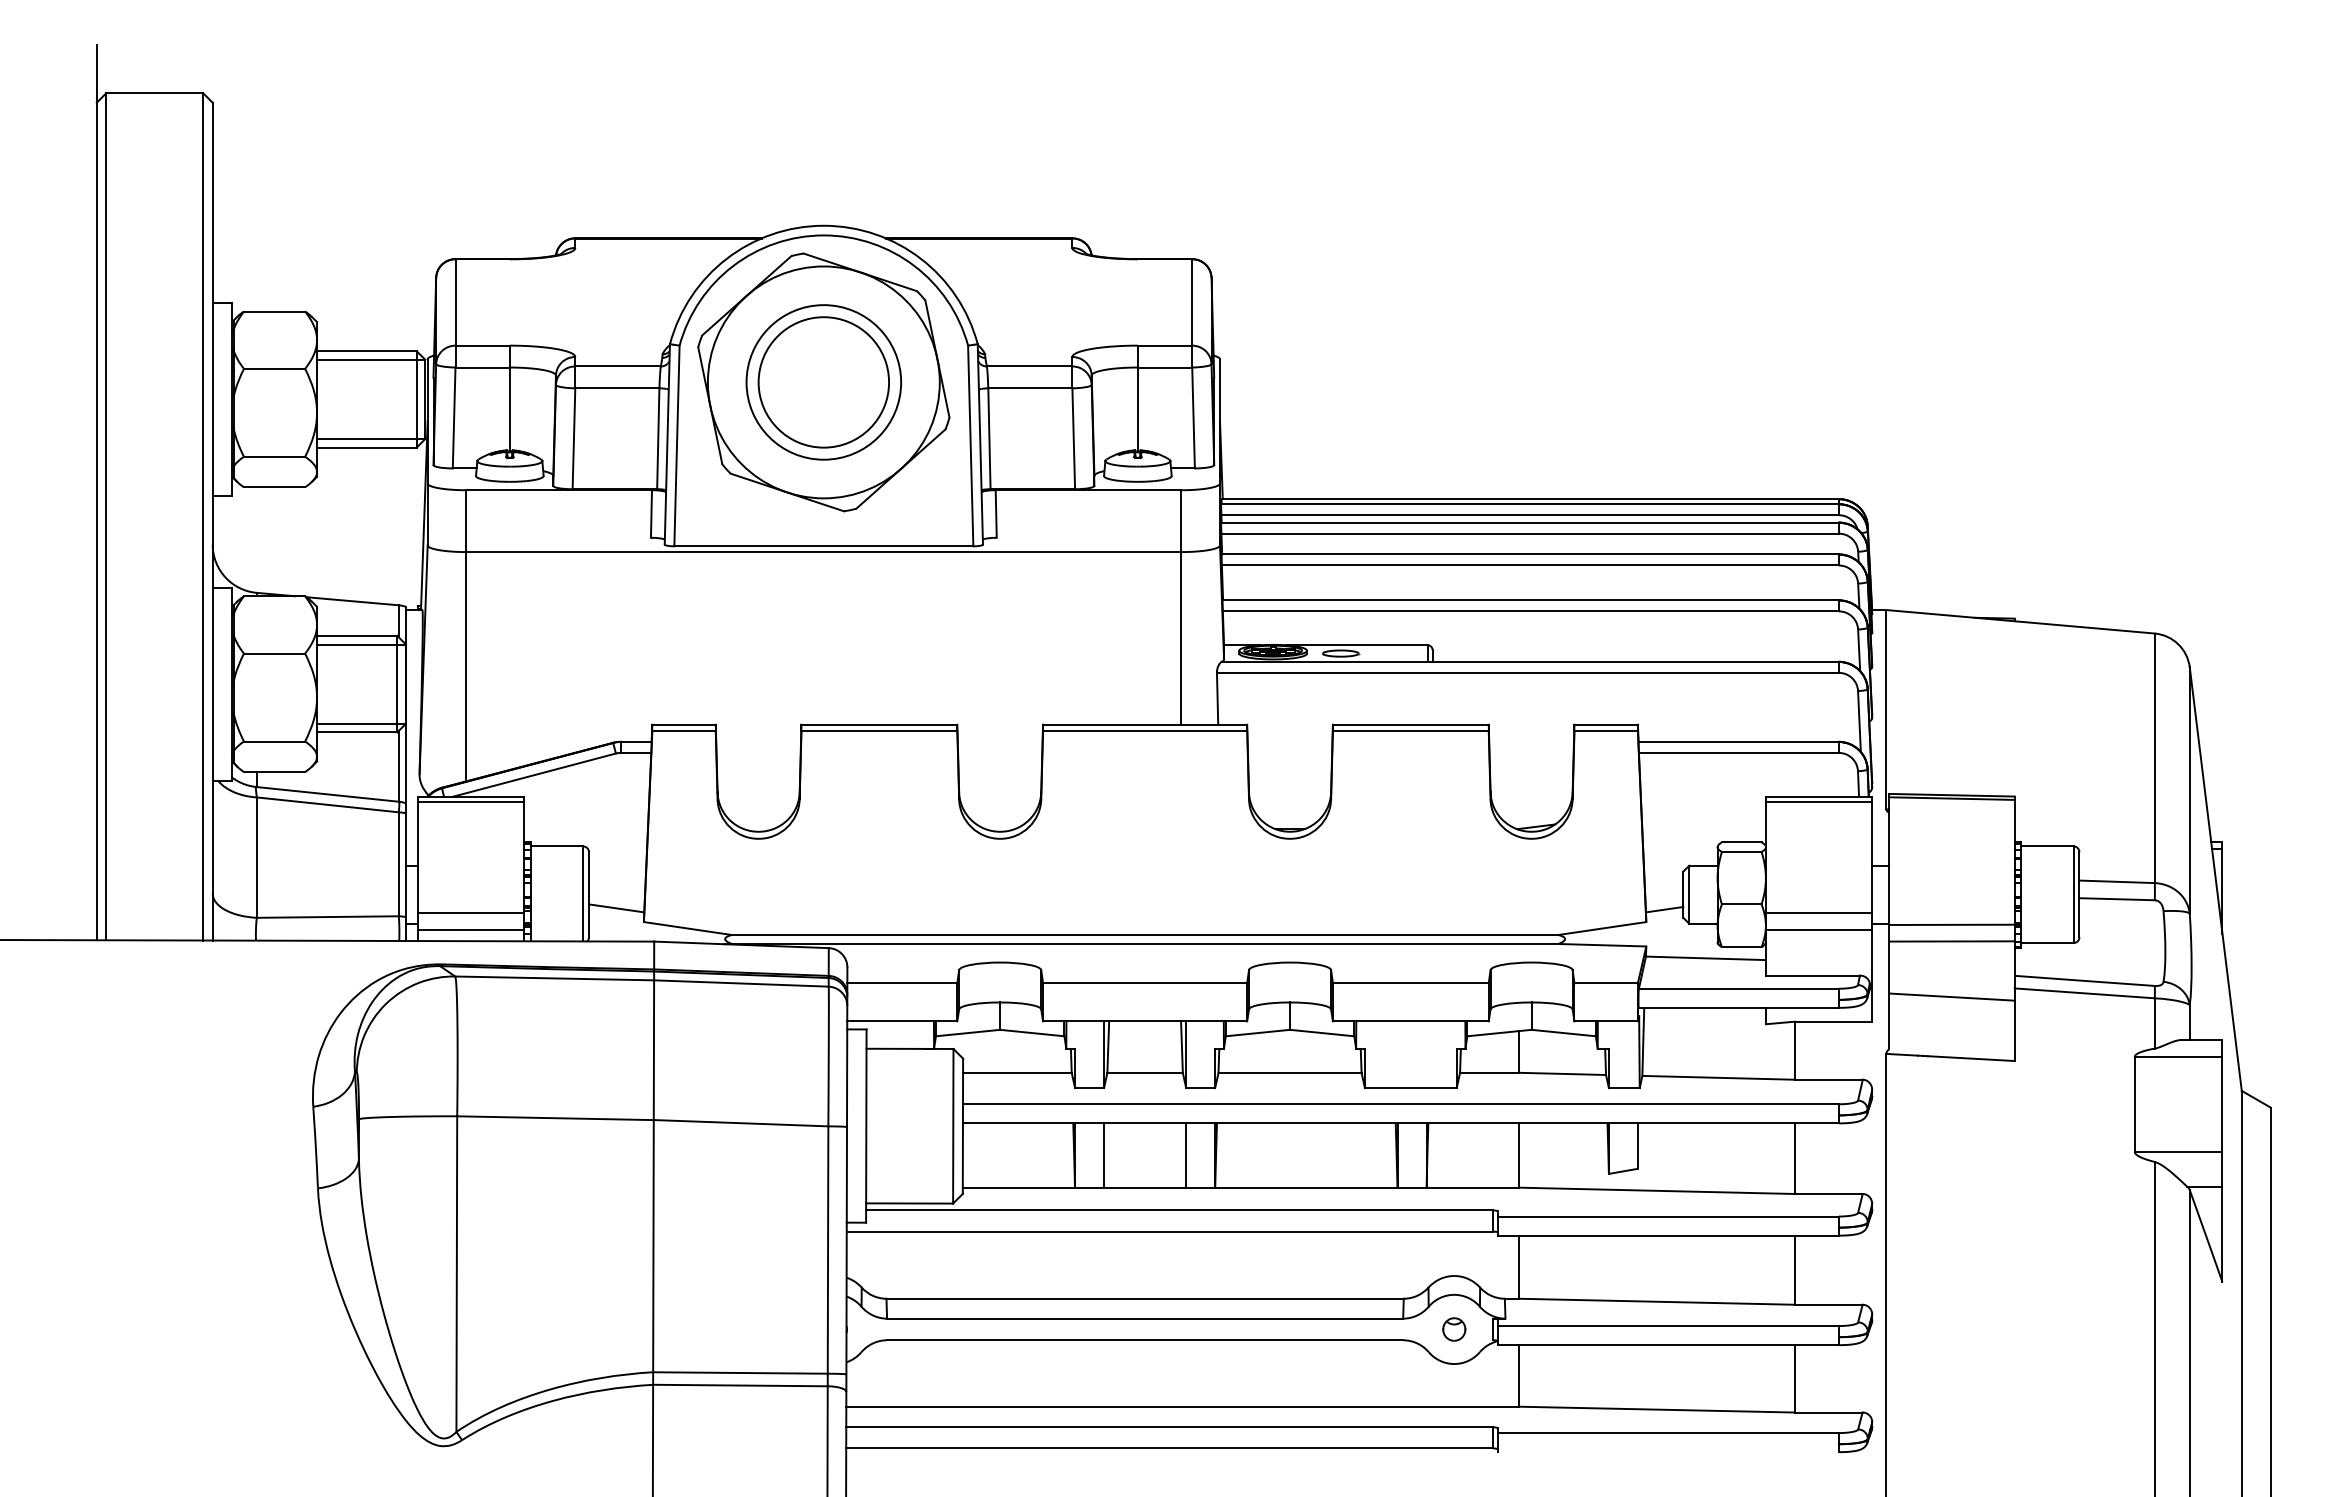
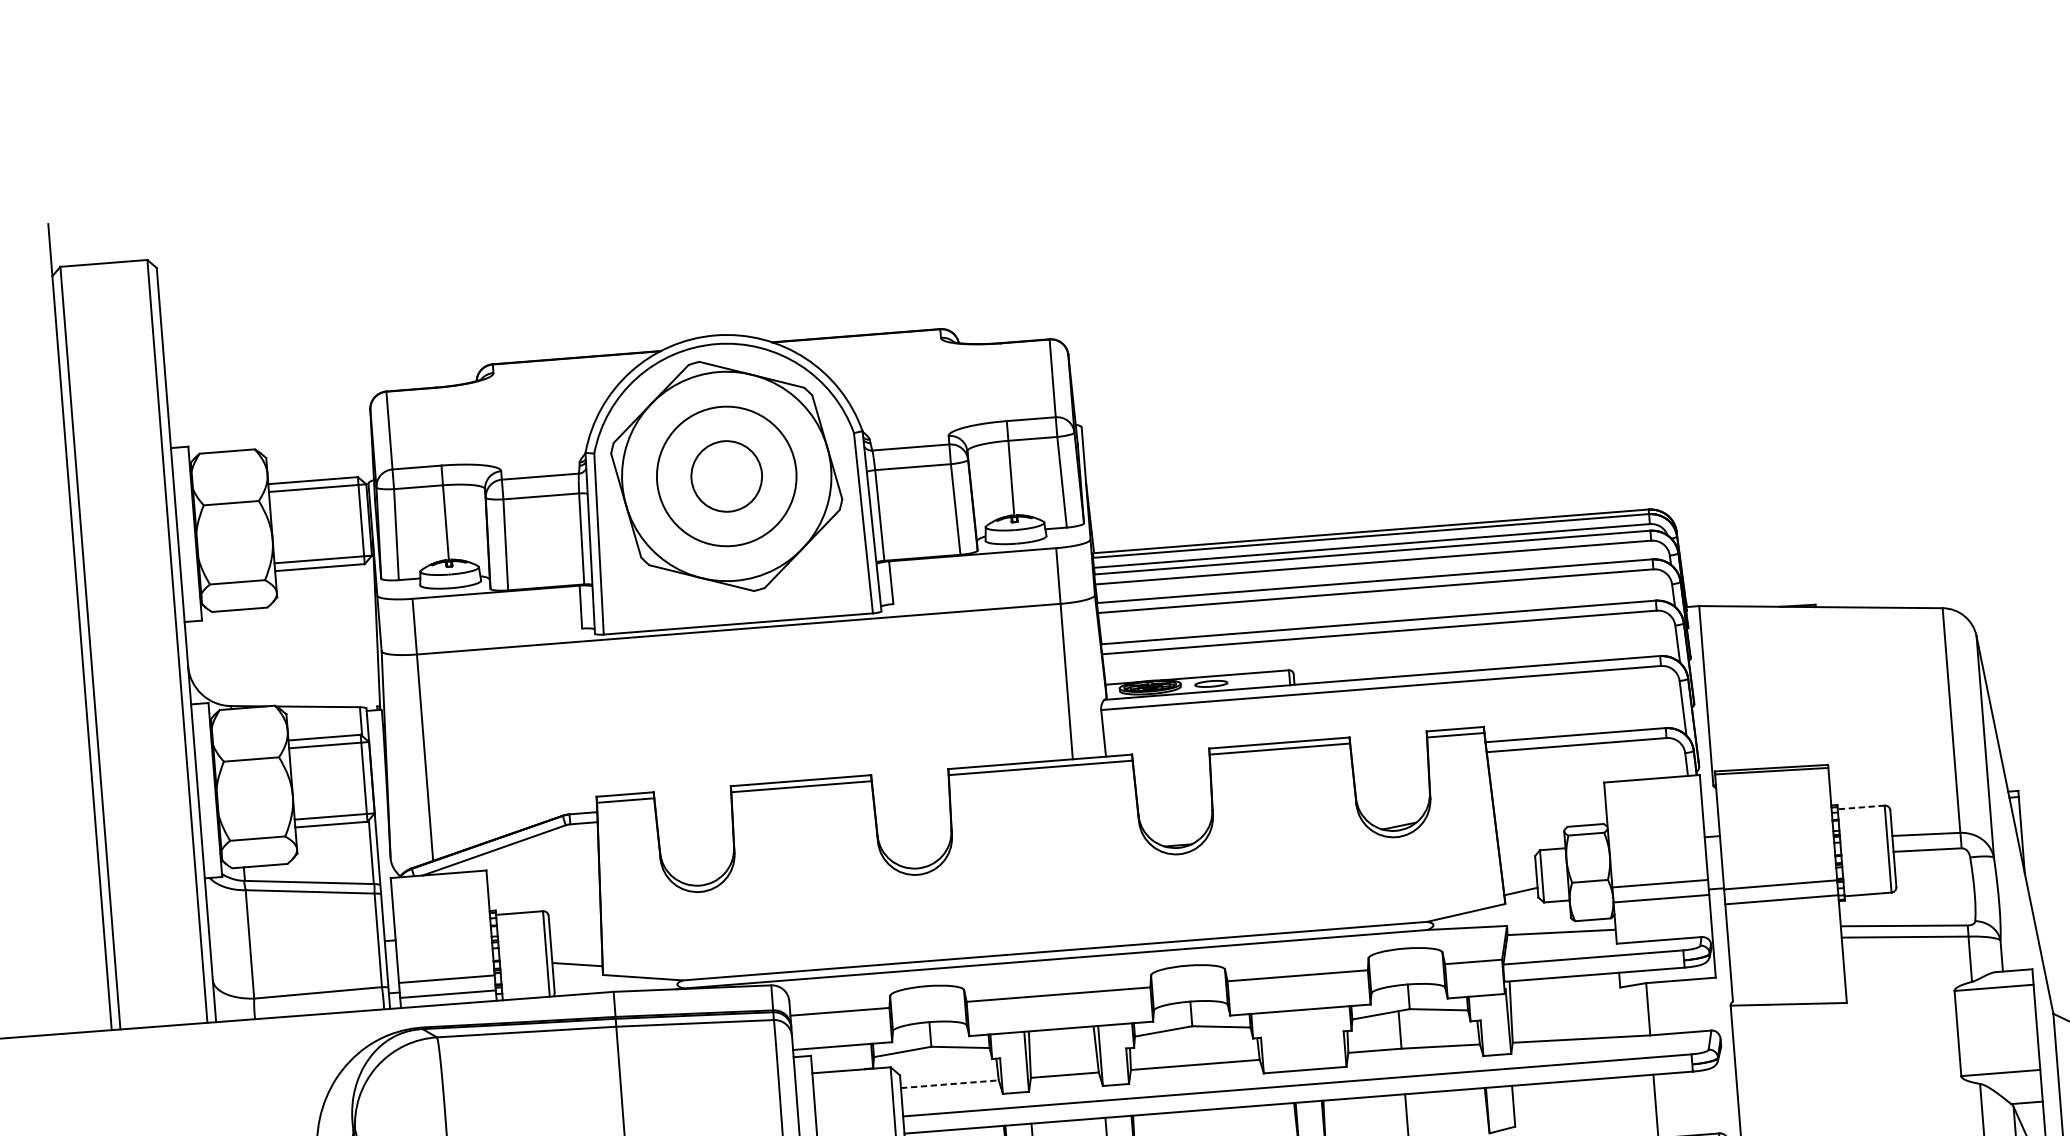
circle: (823, 382) -> (726, 476), size x0.6
line: (471, 801) -> (439, 878), removed
line: (1818, 801) -> (1651, 783), removed
line: (2047, 846) -> (1861, 807), solid -> dashed
line: (1951, 996) -> (1785, 949), removed
line: (1017, 1072) -> (949, 1083), solid -> dashed

